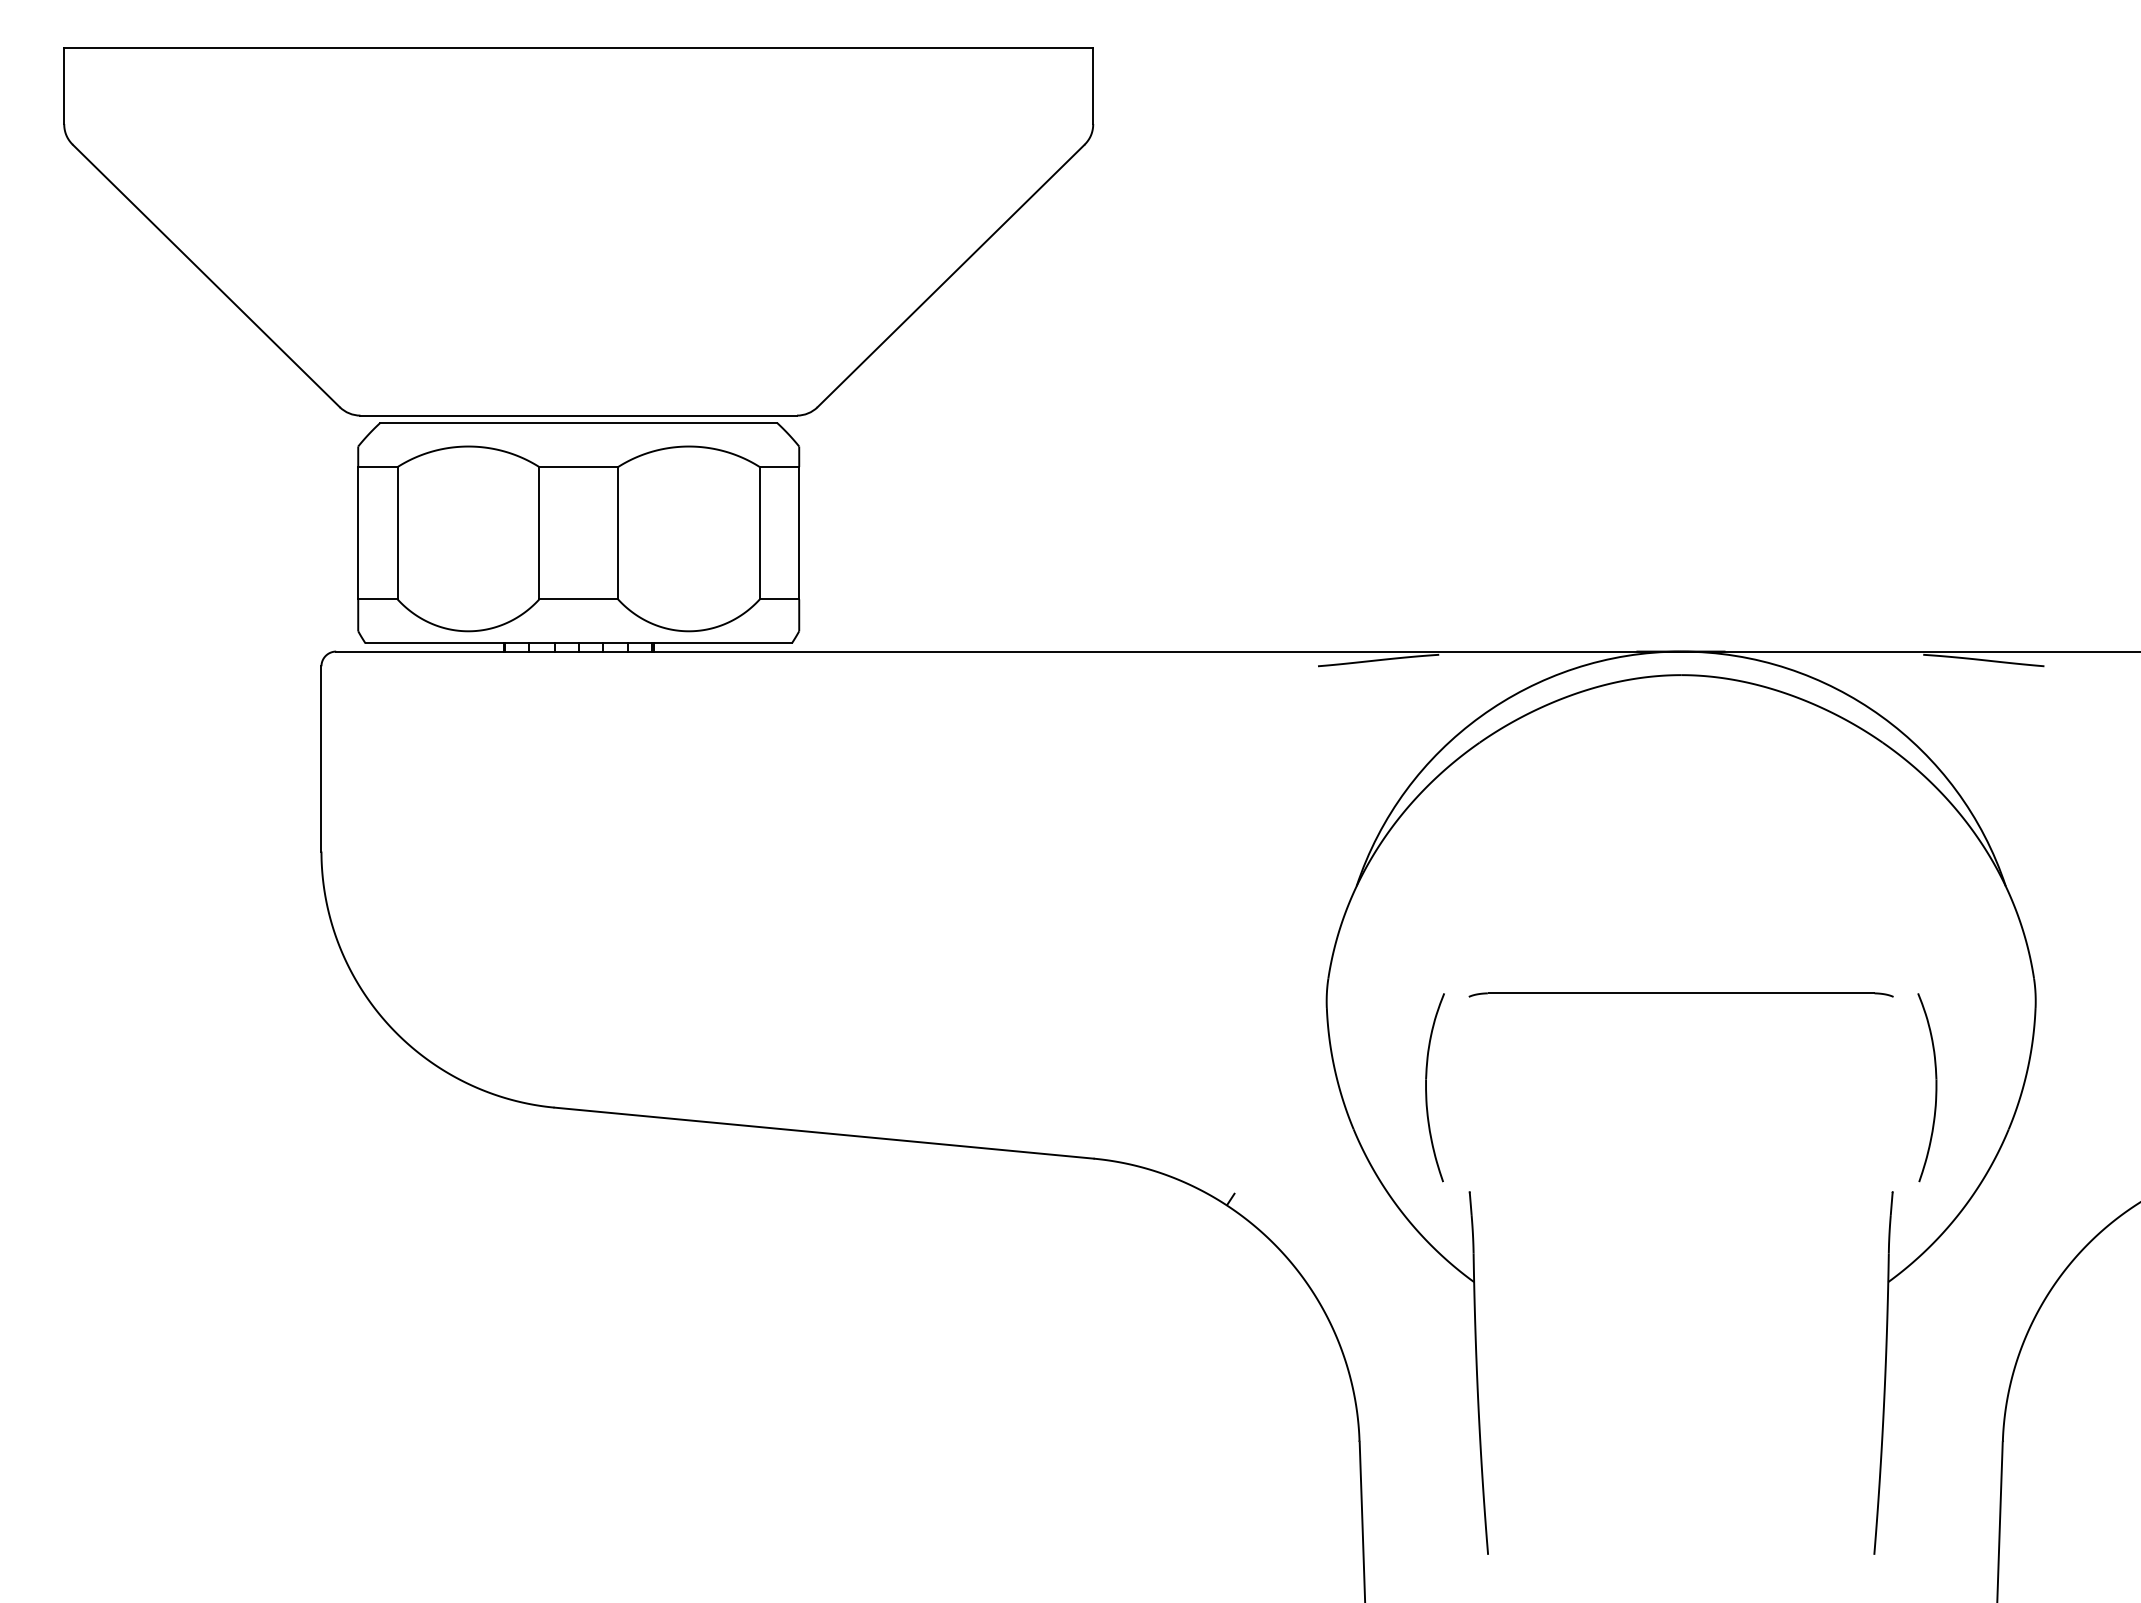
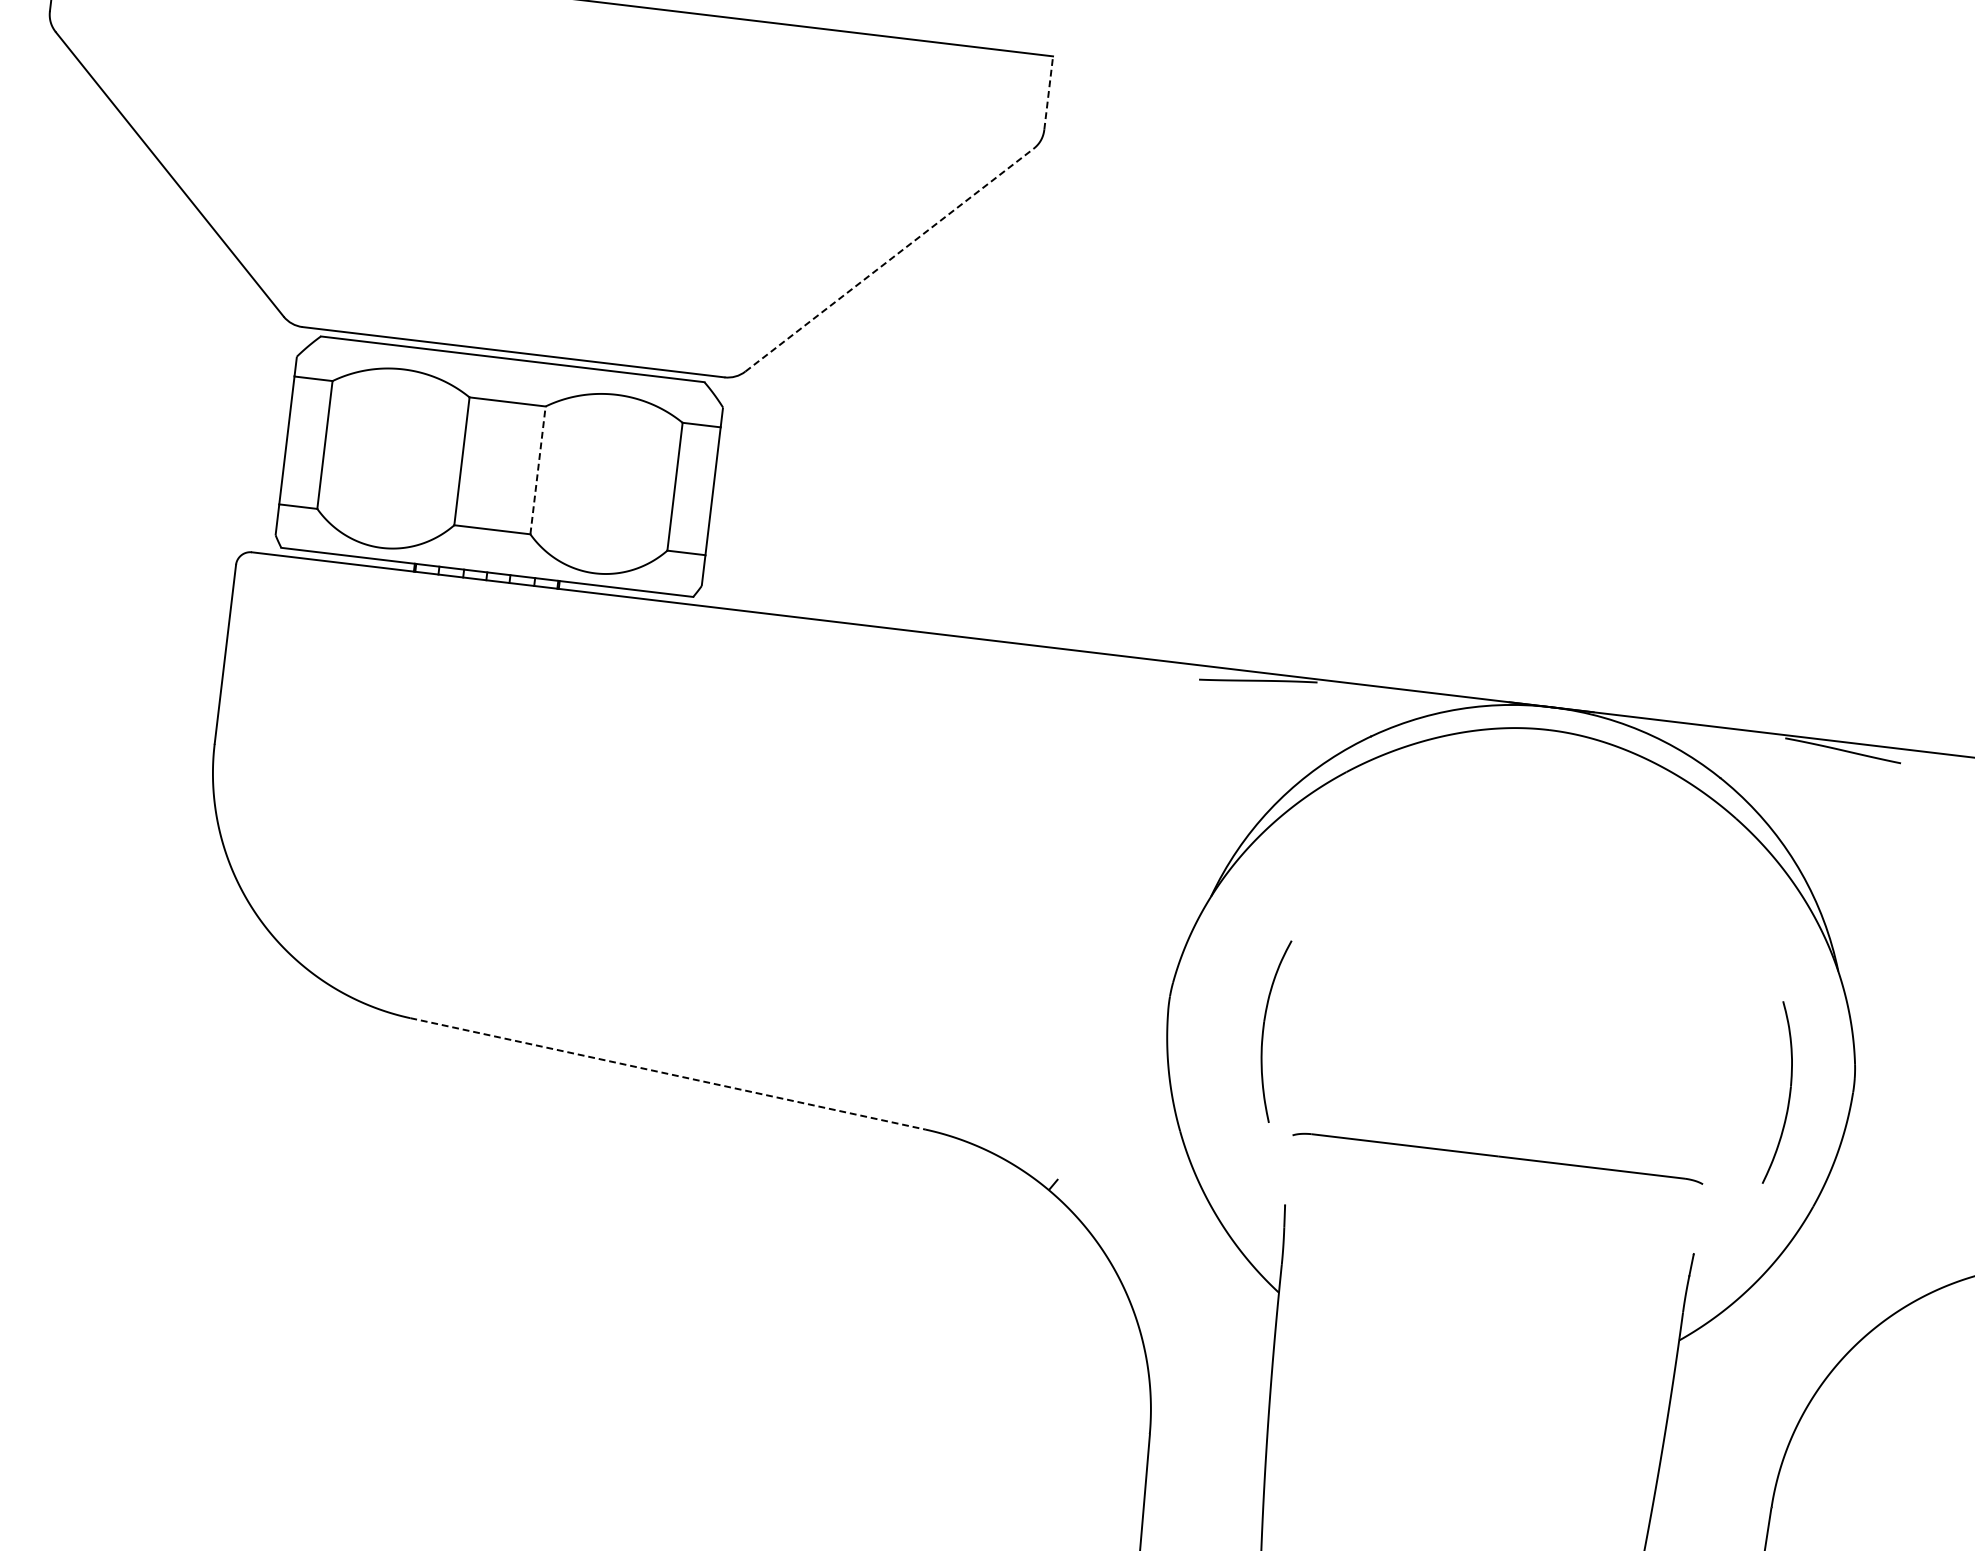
line: (1093, 86) -> (1048, 93), solid -> dashed
line: (951, 275) -> (889, 259), solid -> dashed
line: (618, 532) -> (538, 469), solid -> dashed
part: (1680, 994) -> (1497, 1157), moved
part: (1426, 1087) -> (1263, 1029), moved
part: (1935, 1087) -> (1789, 1094), moved
line: (824, 1133) -> (668, 1074), solid -> dashed

